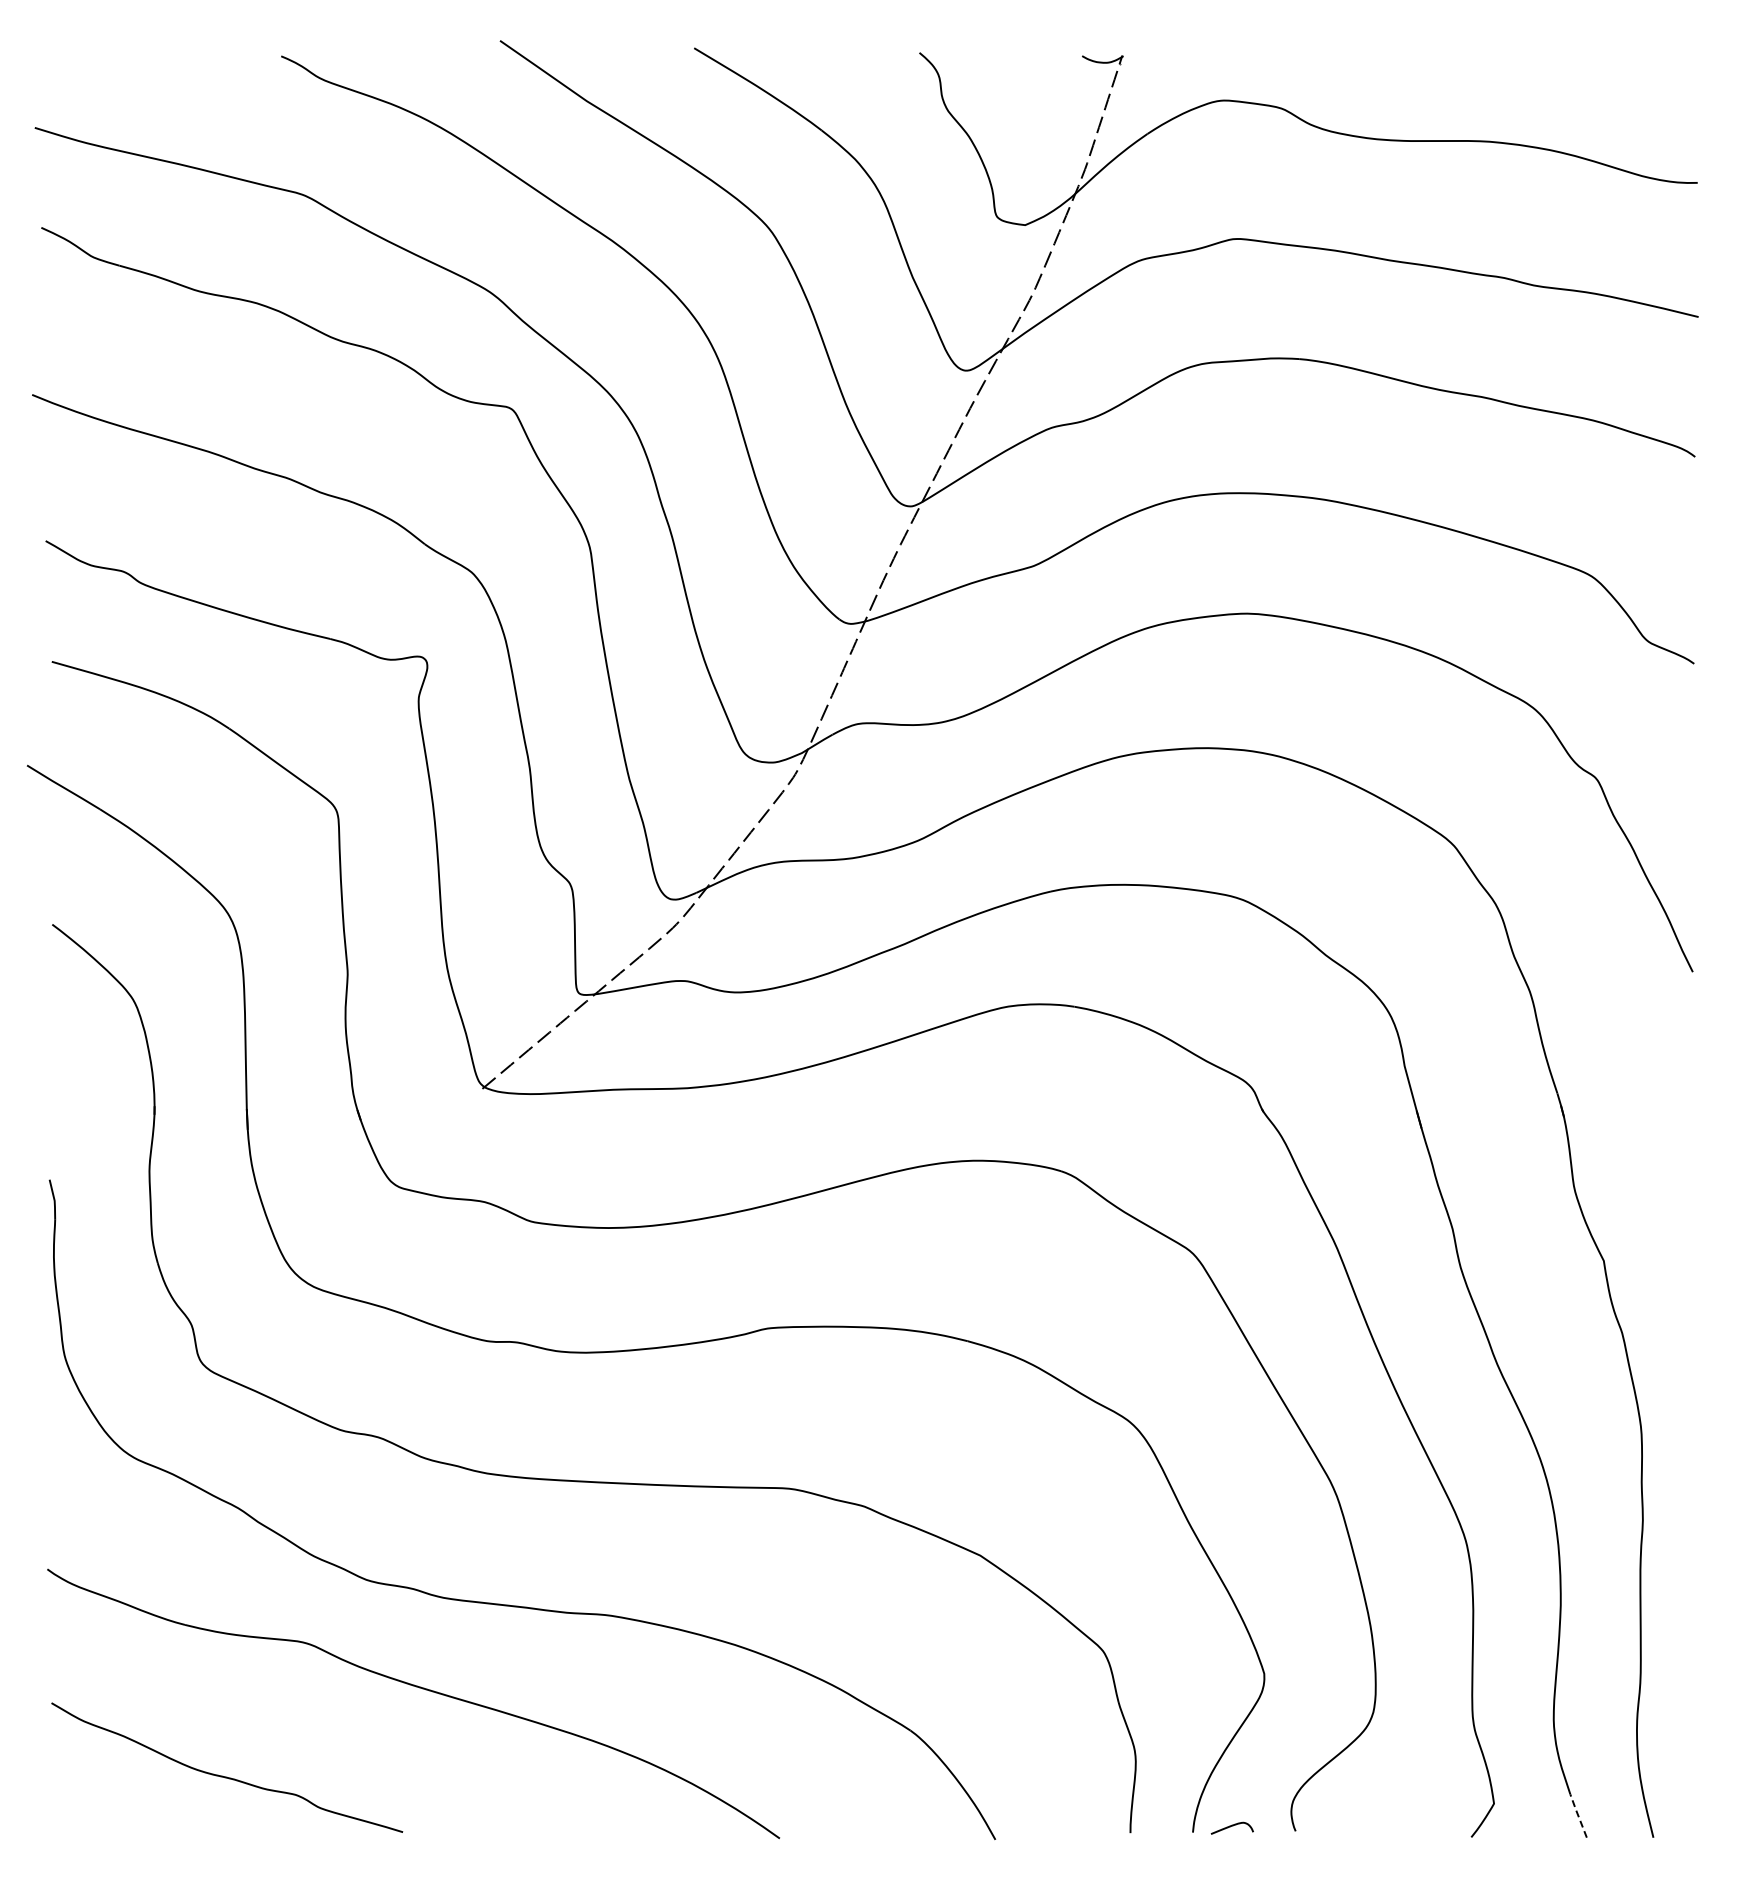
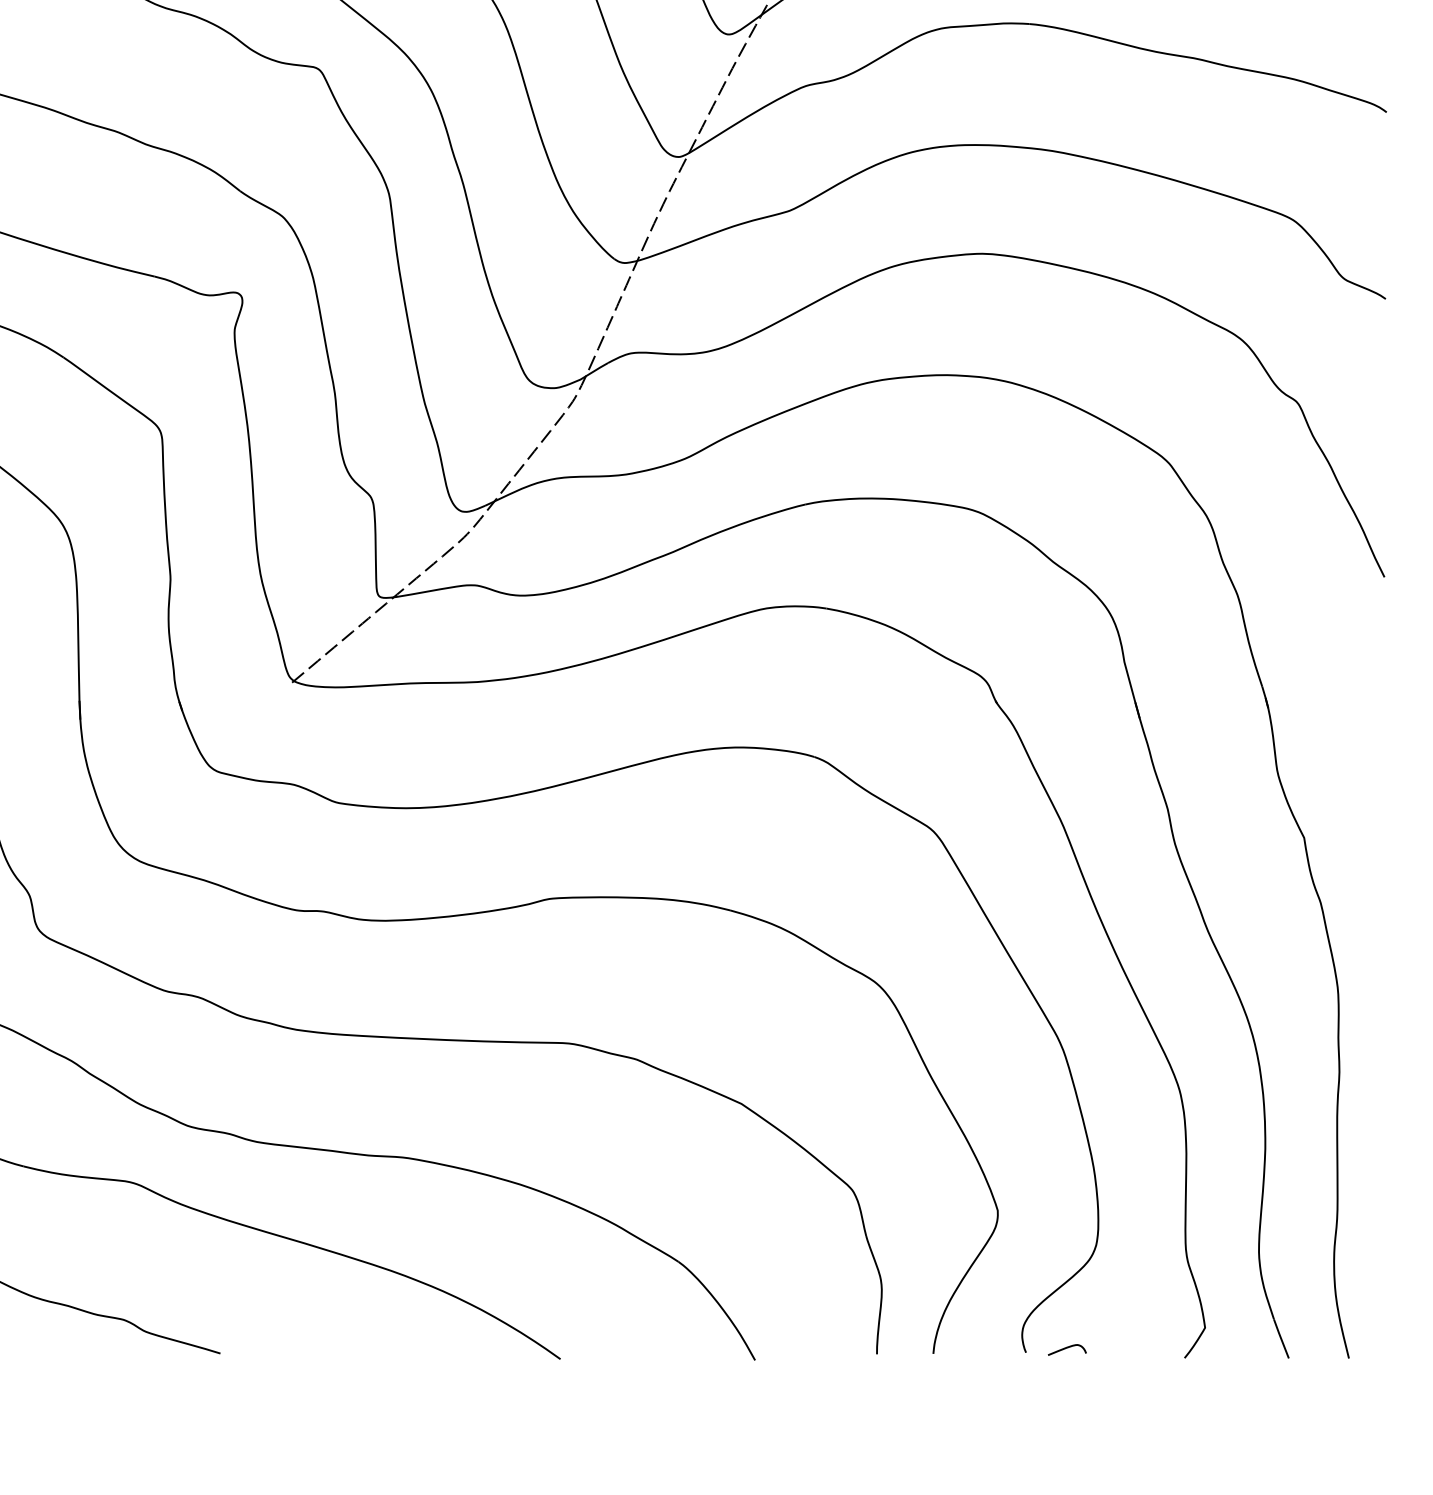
line: (1578, 1815) -> (1281, 1338), dashed -> solid
curve: (1231, 1826) -> (1066, 1348), moved

